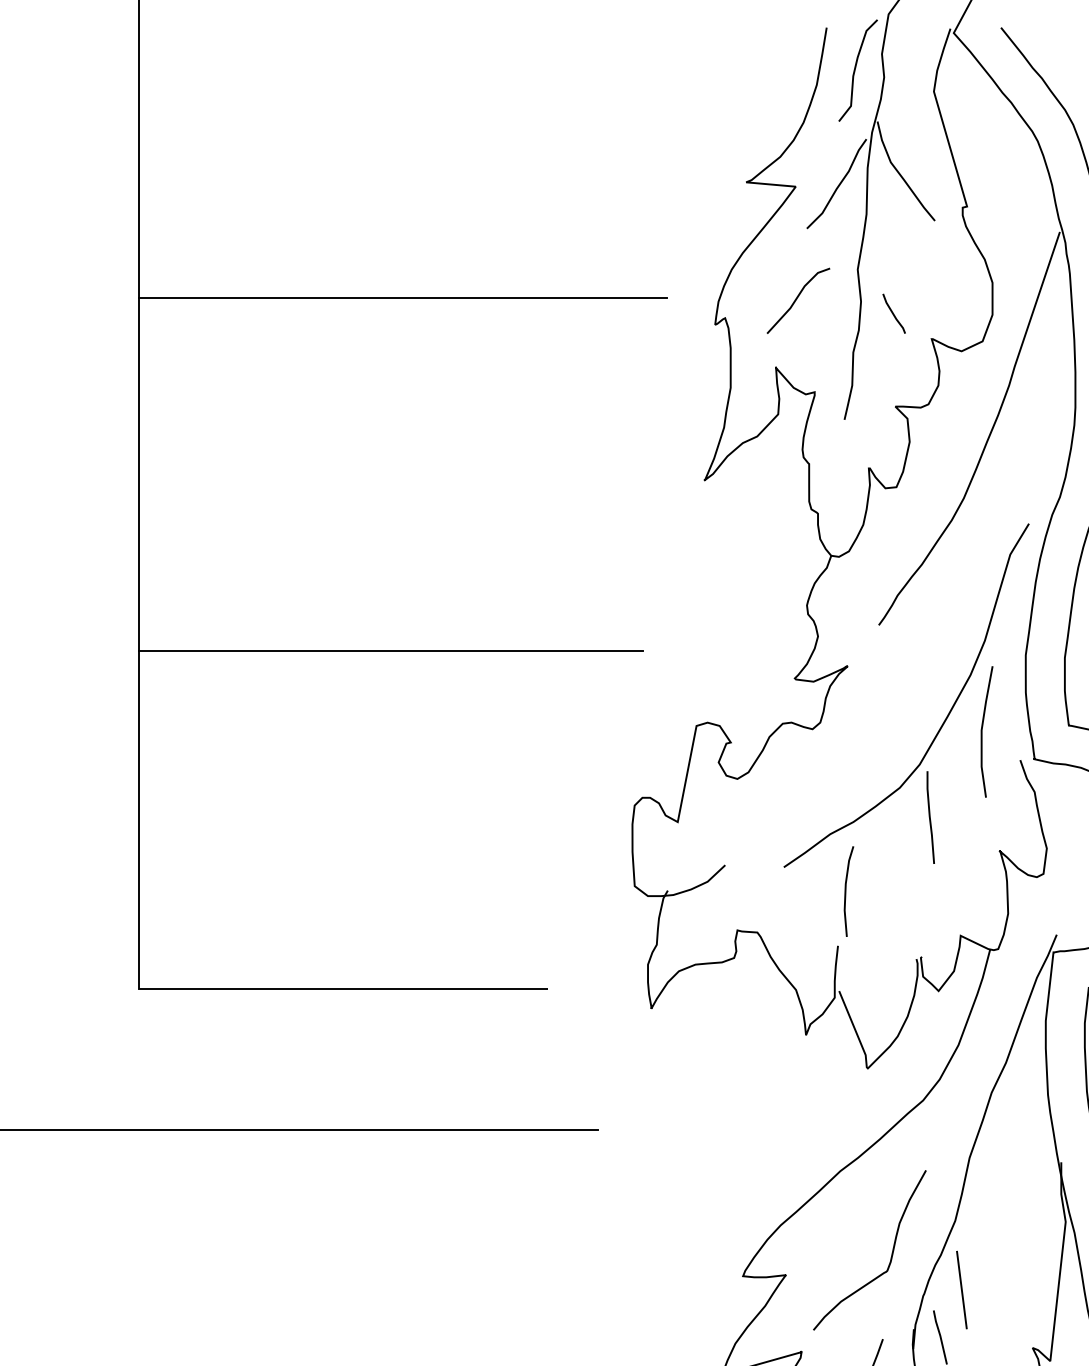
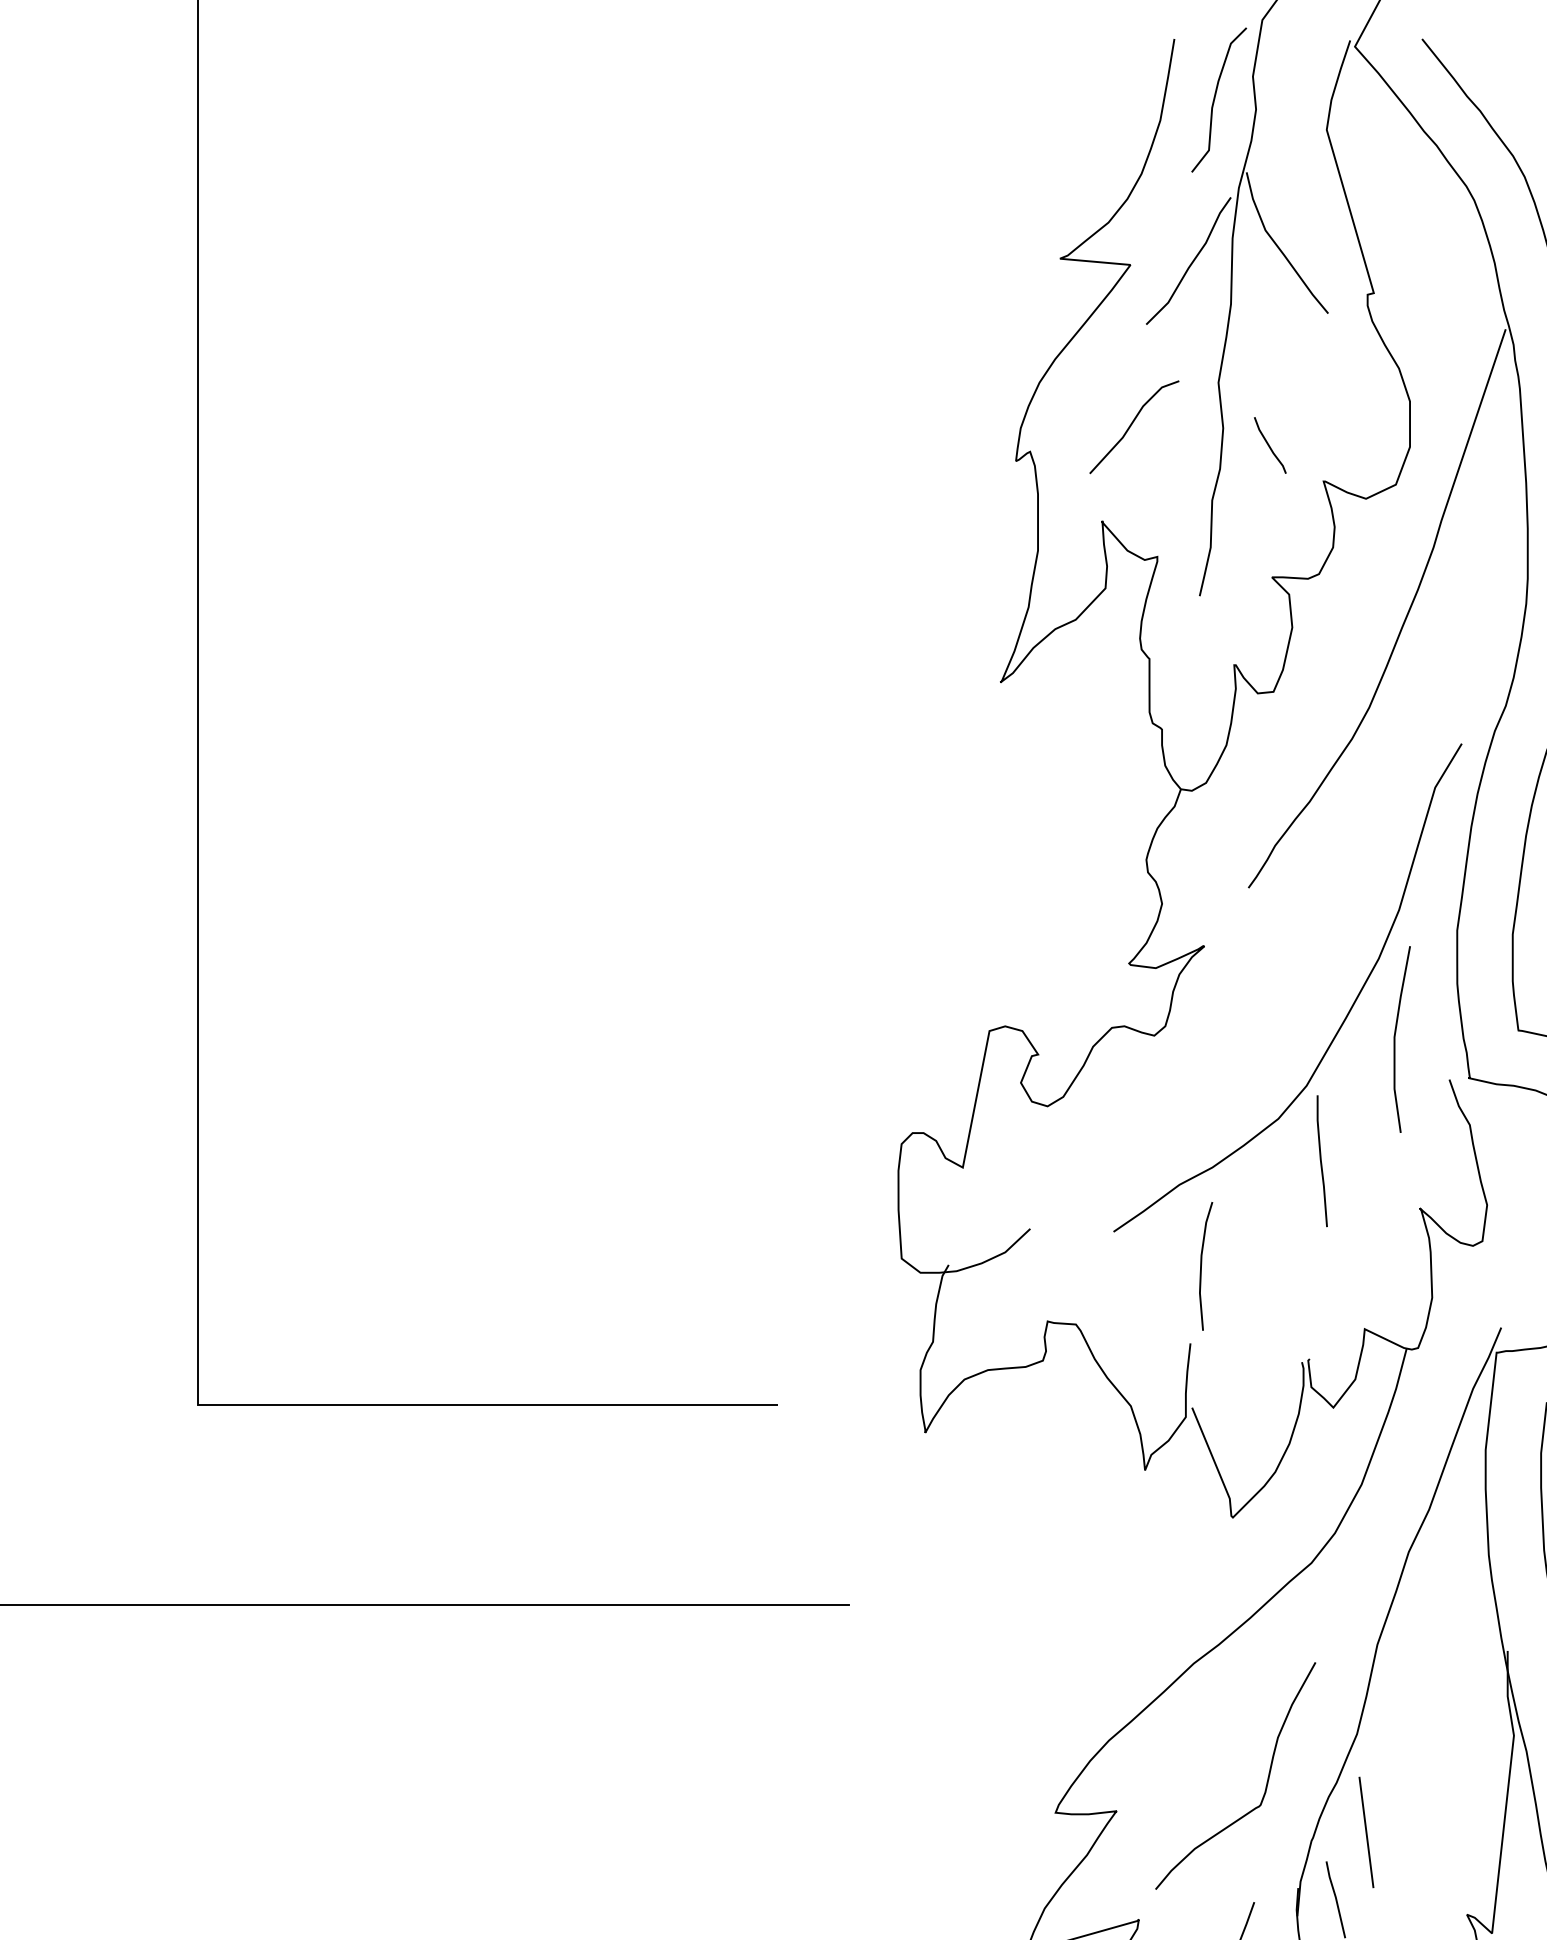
line: (403, 297) -> (572, 422), removed
line: (391, 650) -> (555, 924), removed

